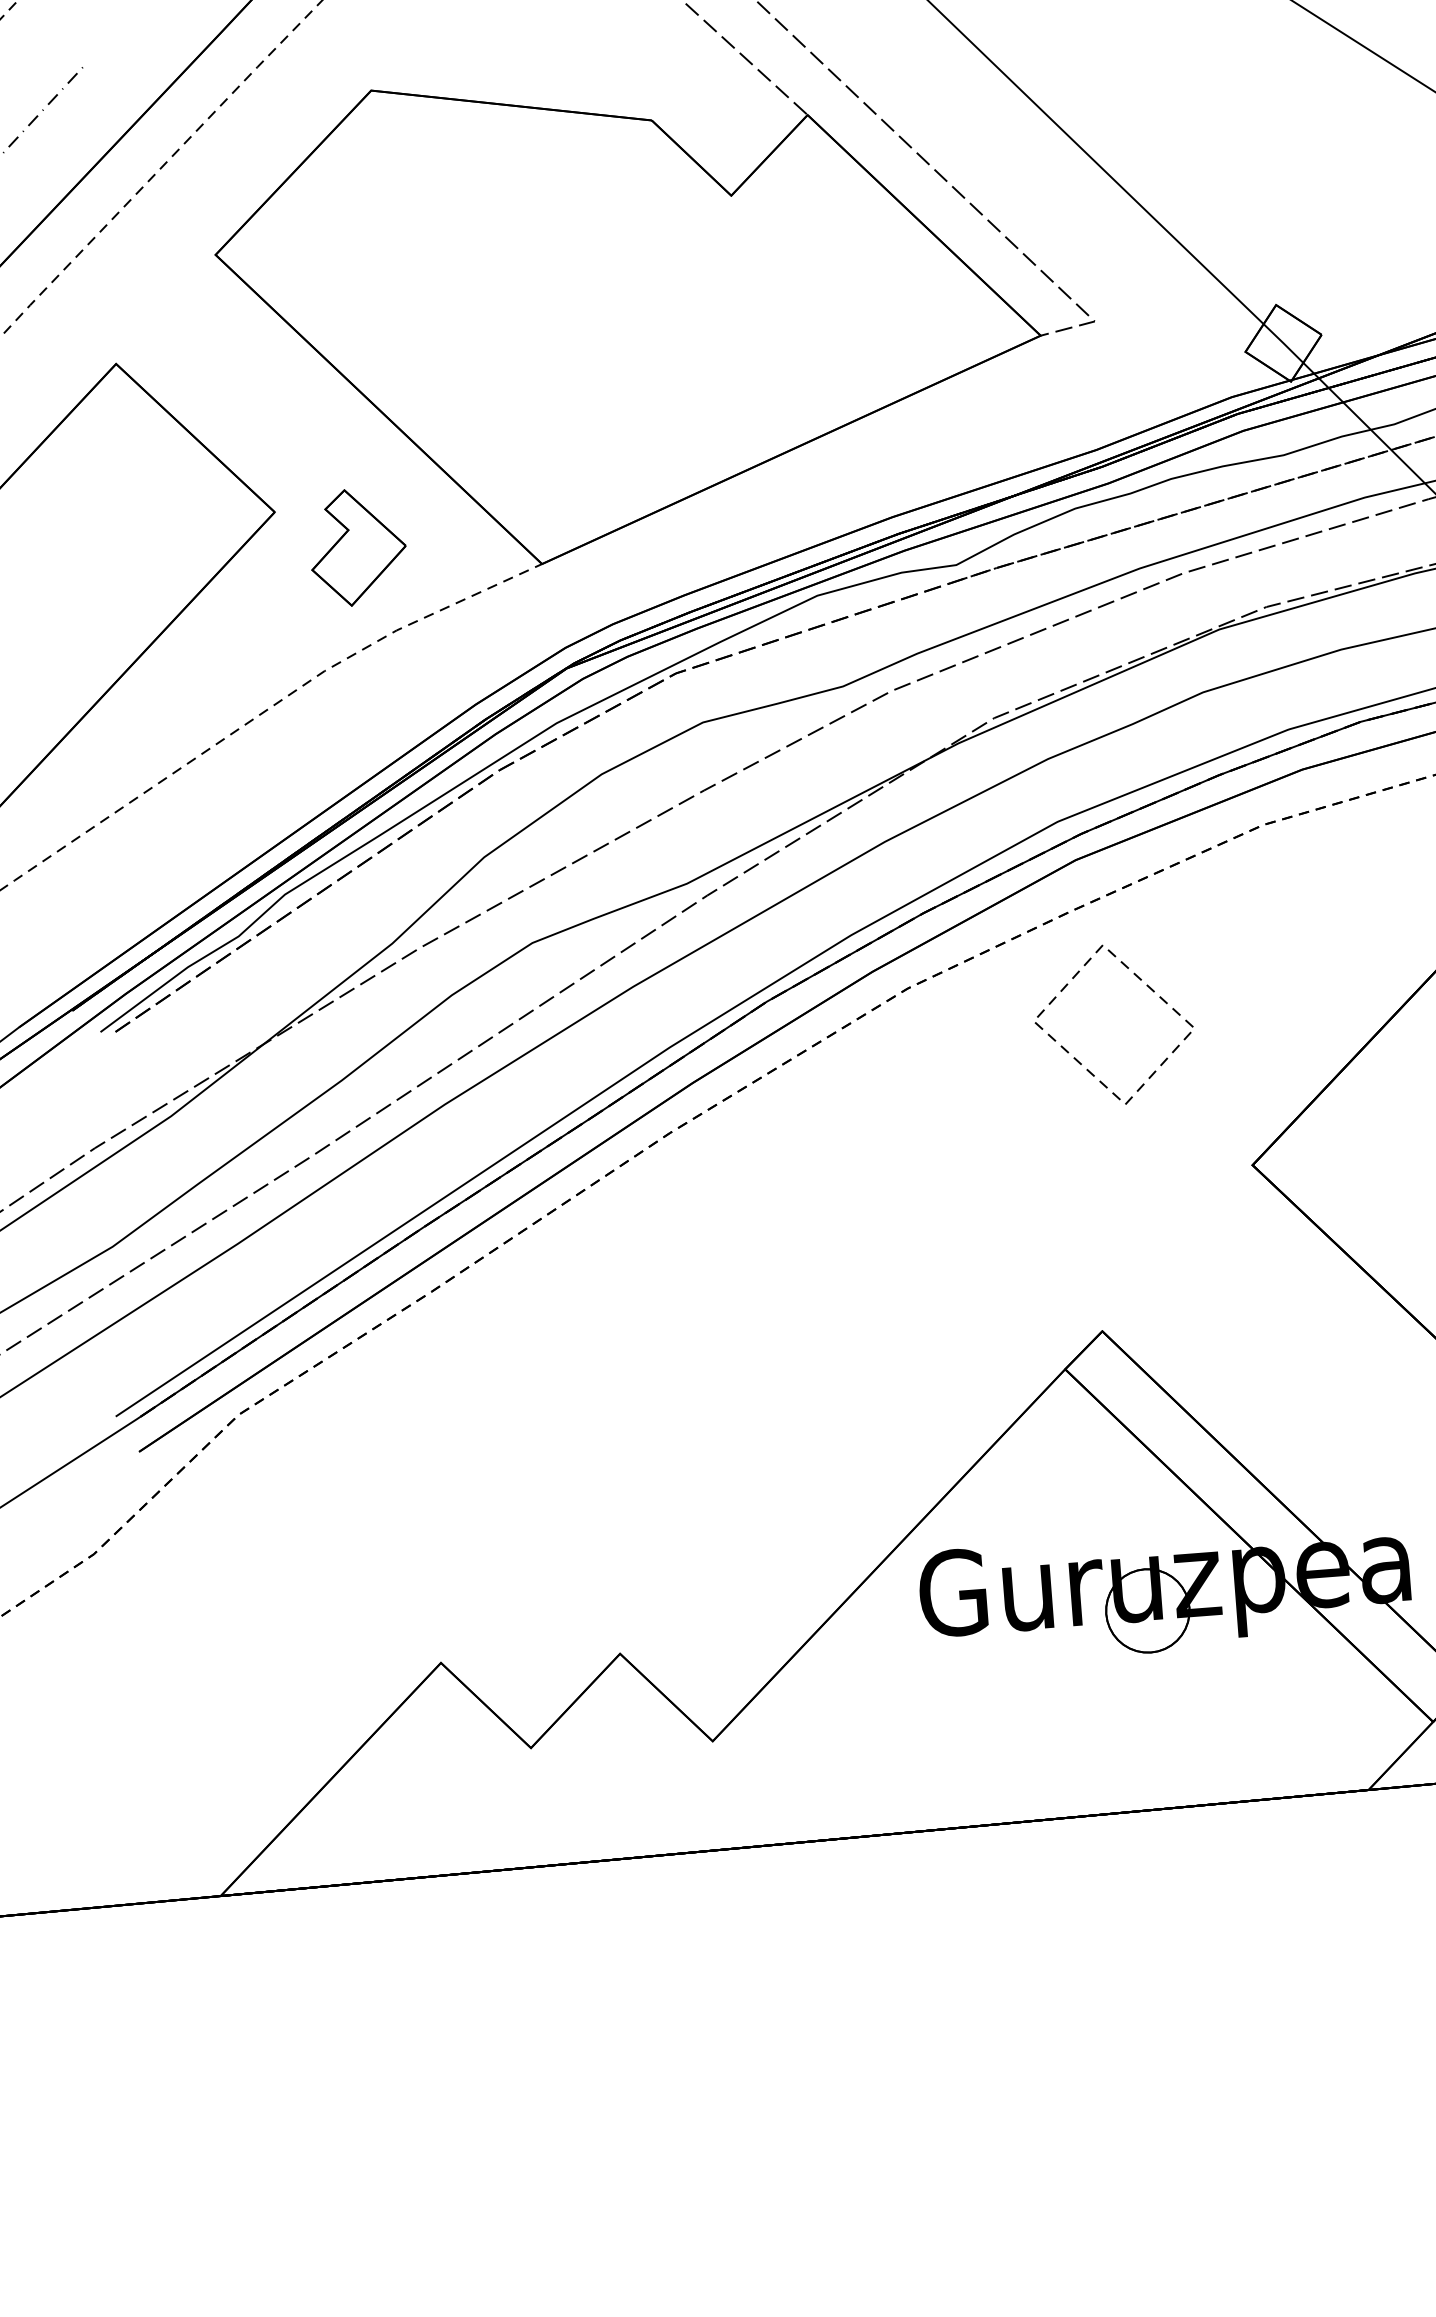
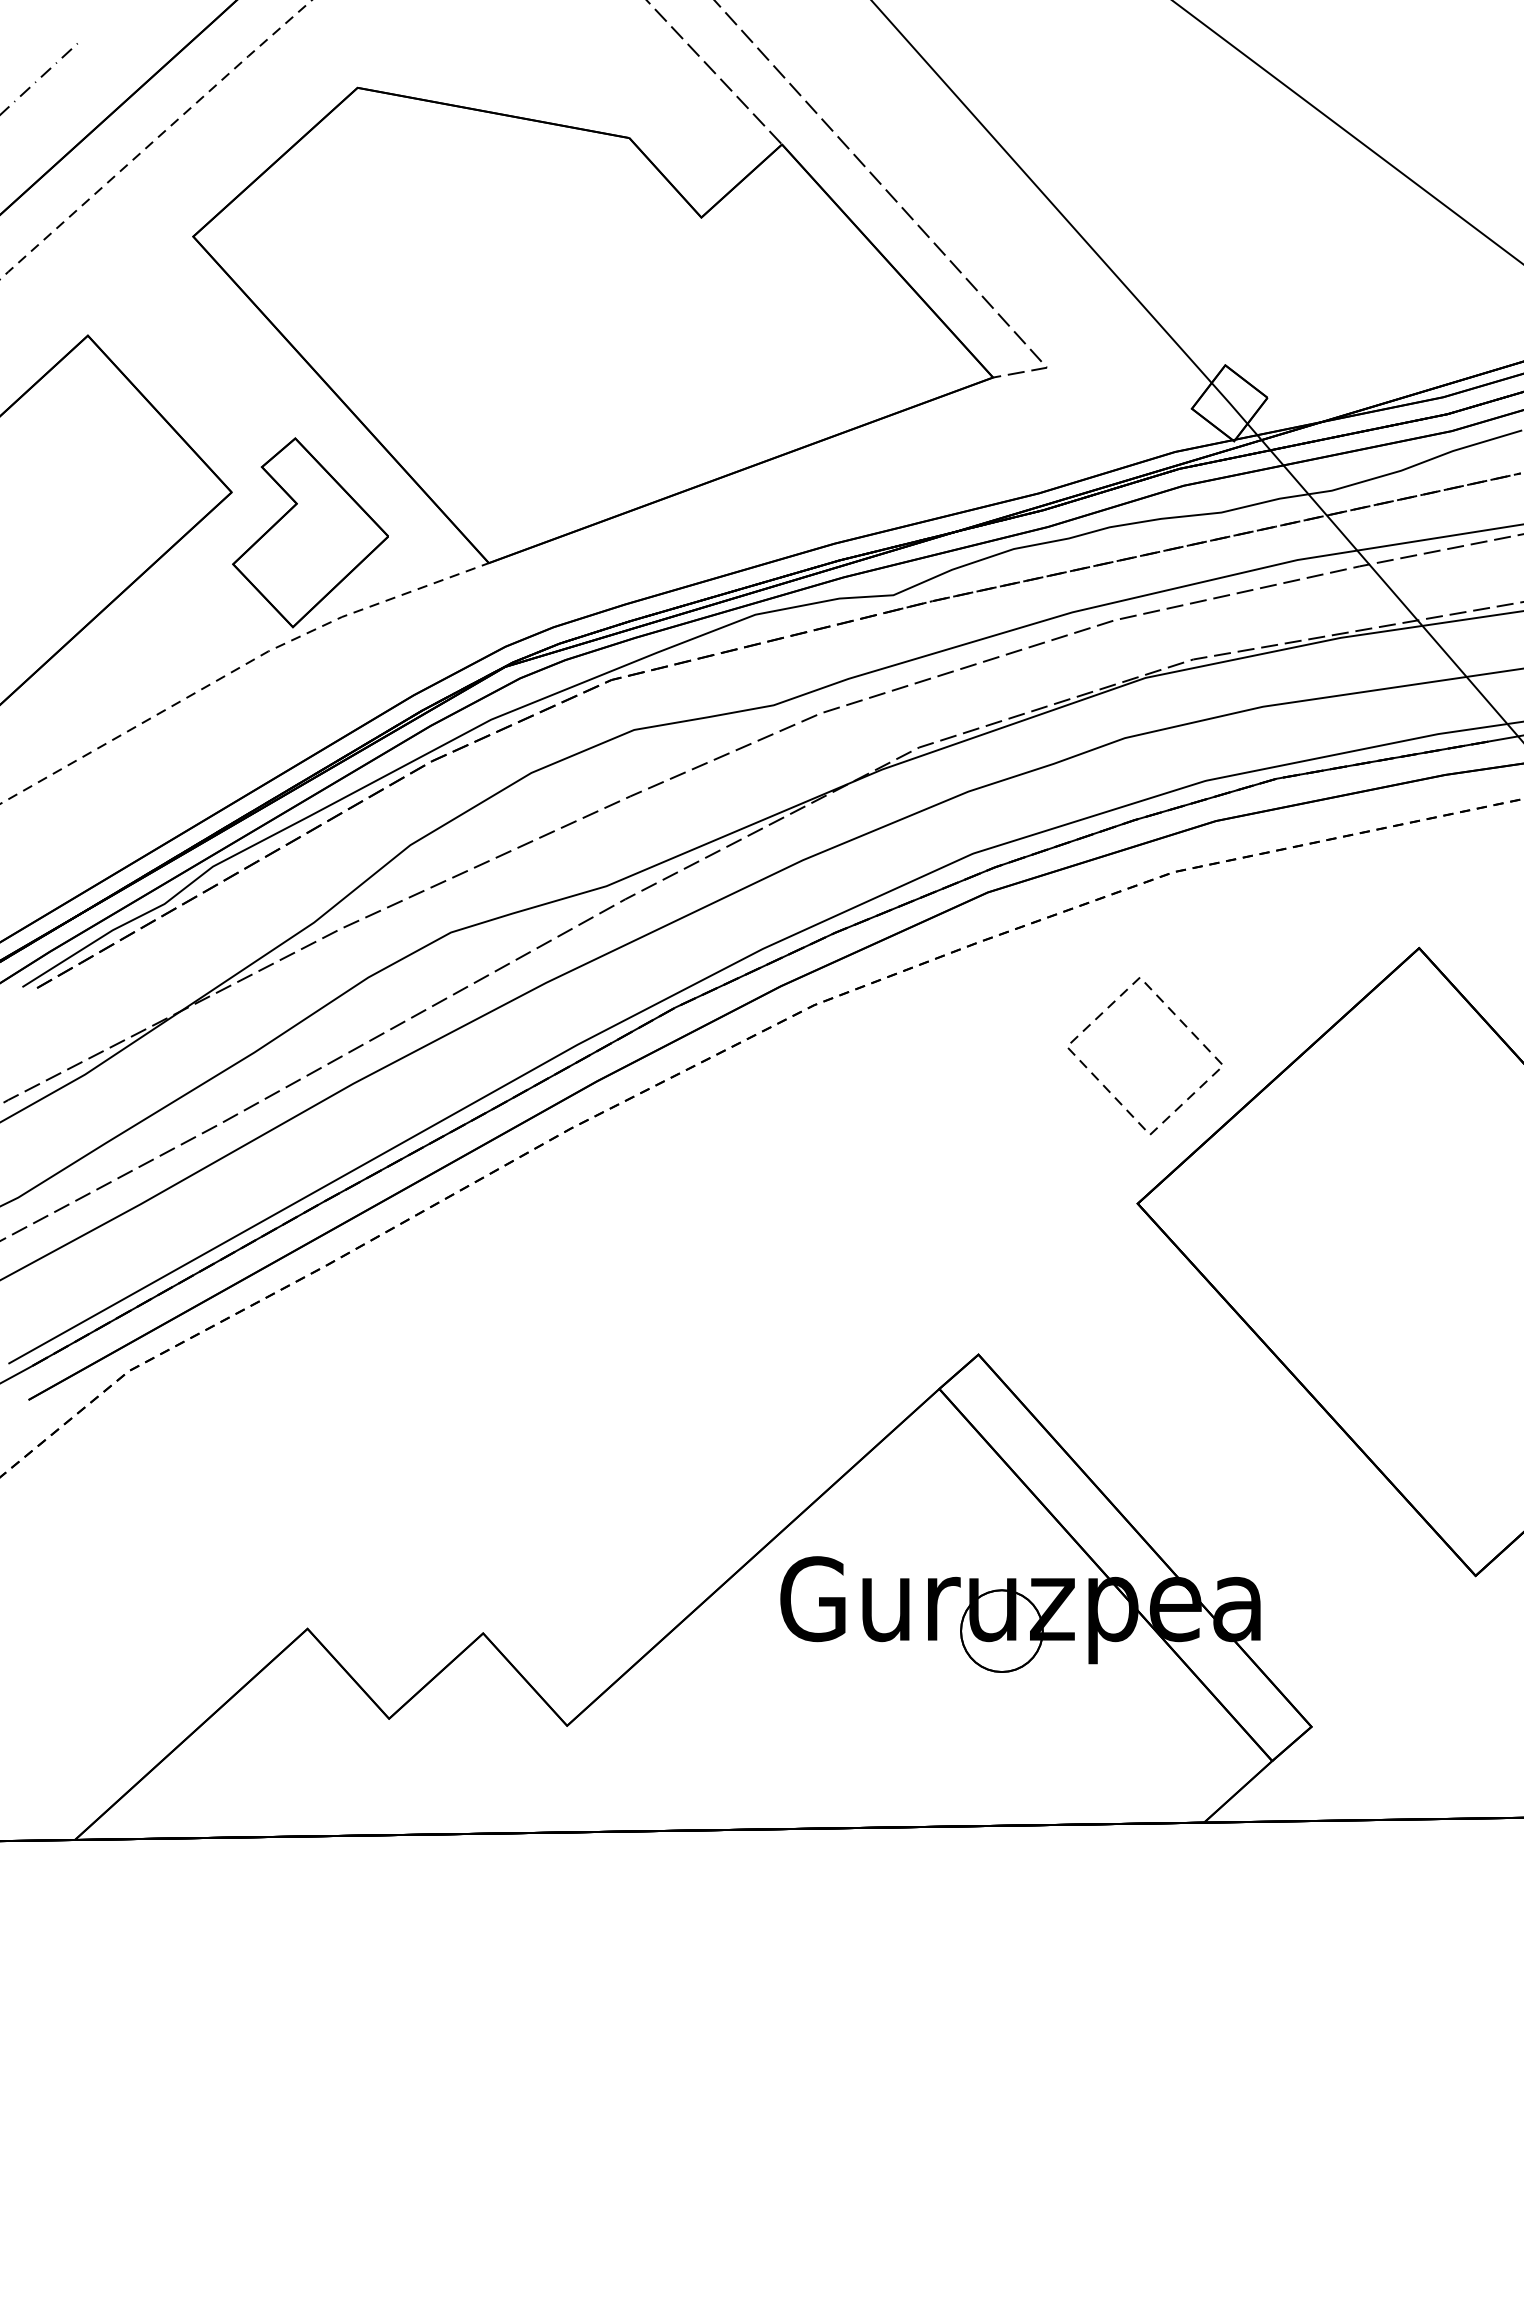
part: (358, 546) -> (310, 532), size x1.67
part: (1080, 1062) -> (1109, 1090), moved

